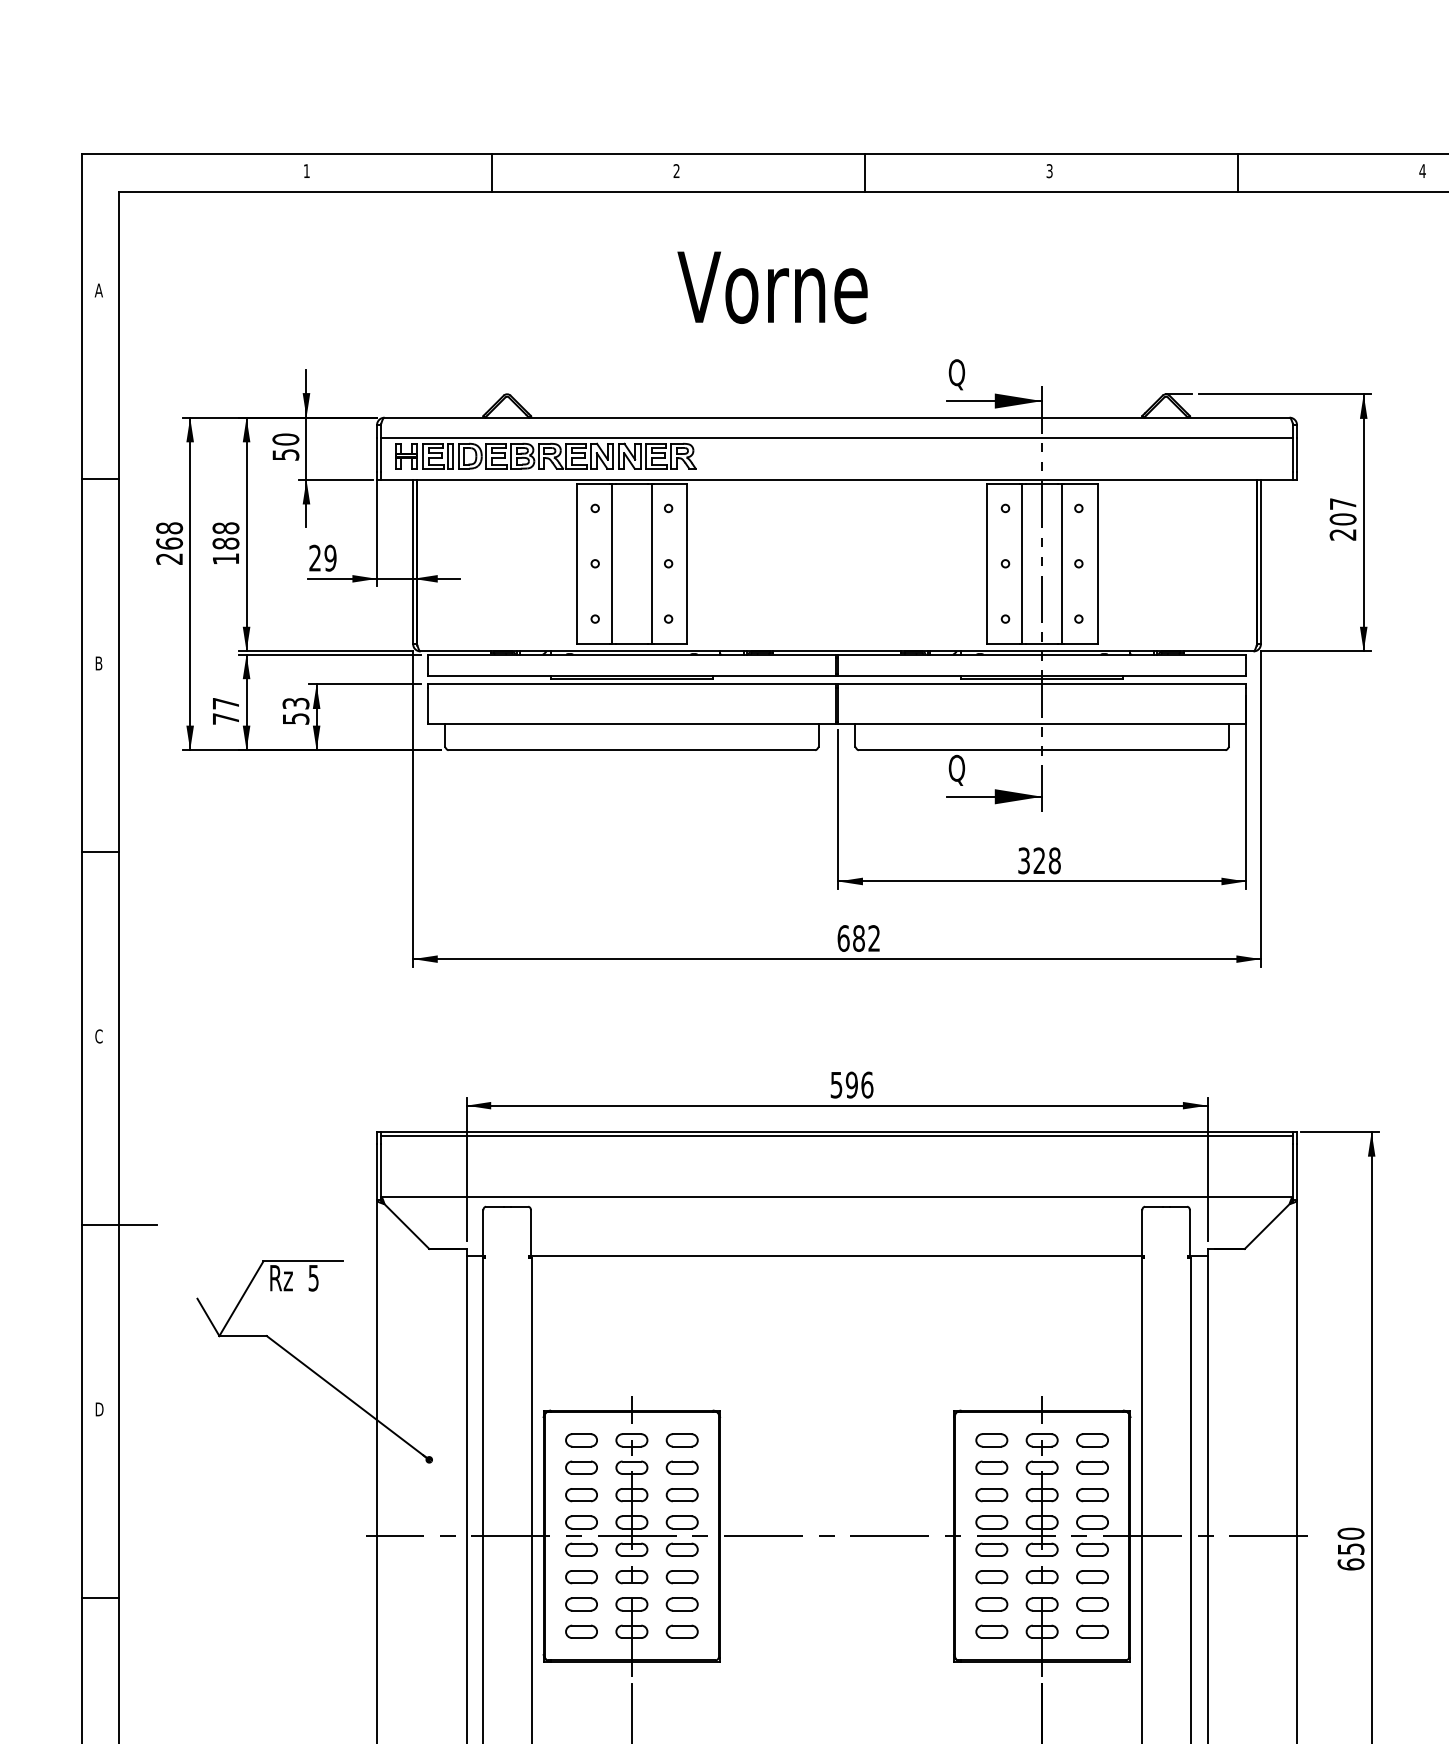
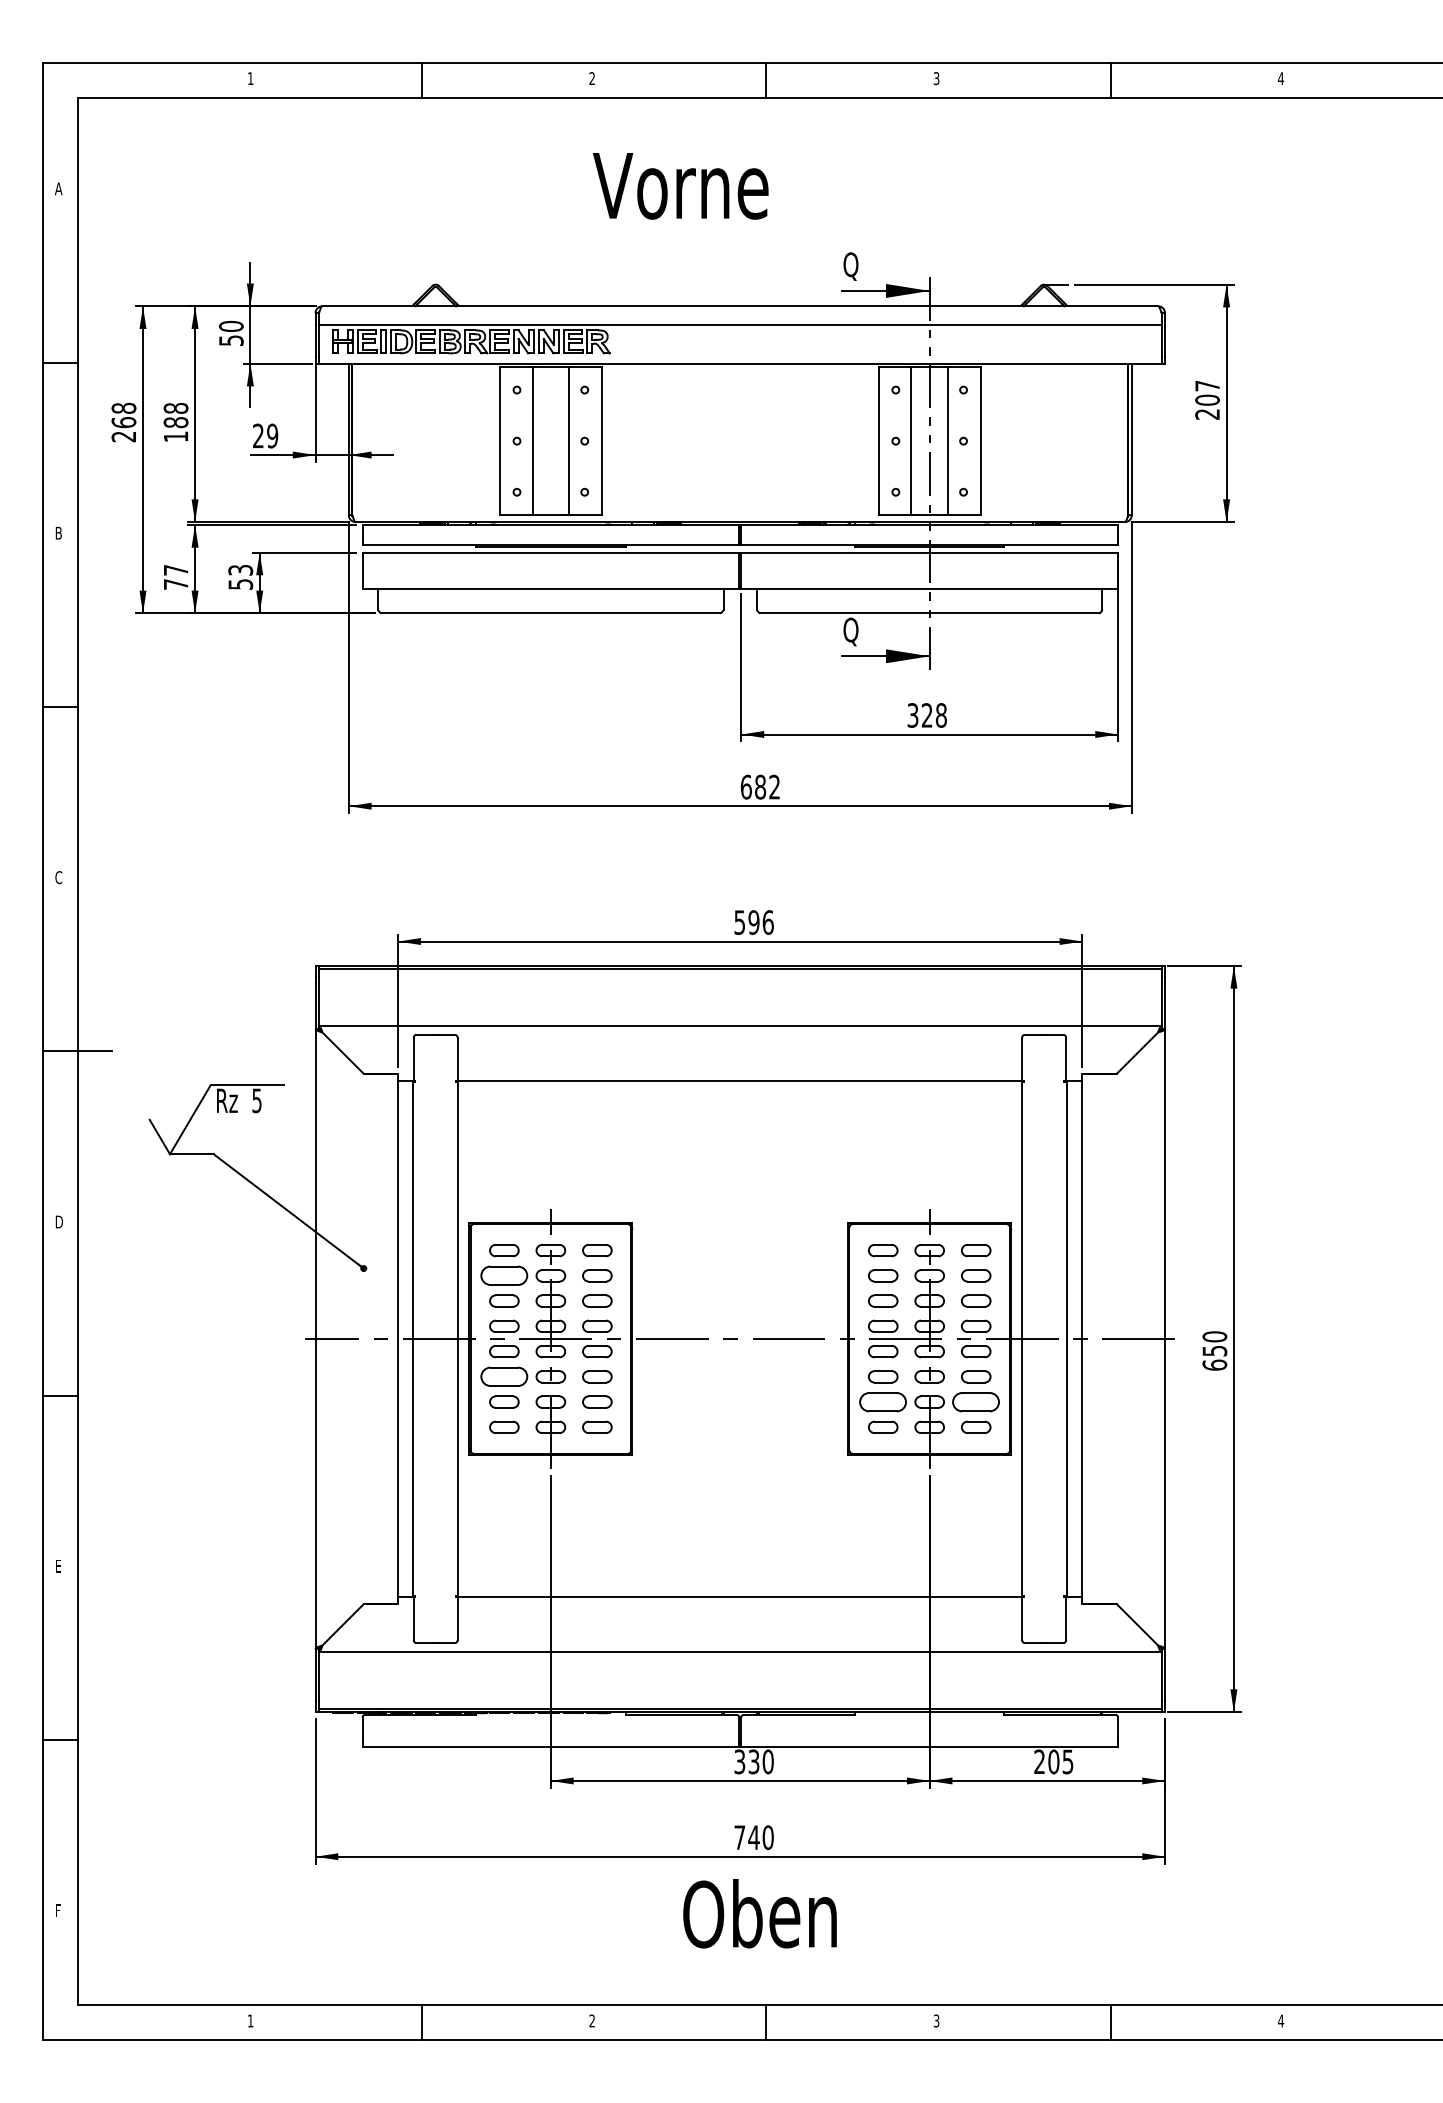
part: (581, 1467) -> (504, 1275), size x1.6
part: (581, 1576) -> (504, 1376), size x1.6
part: (992, 1603) -> (883, 1401), size x1.6
part: (1092, 1603) -> (976, 1401), size x1.6

